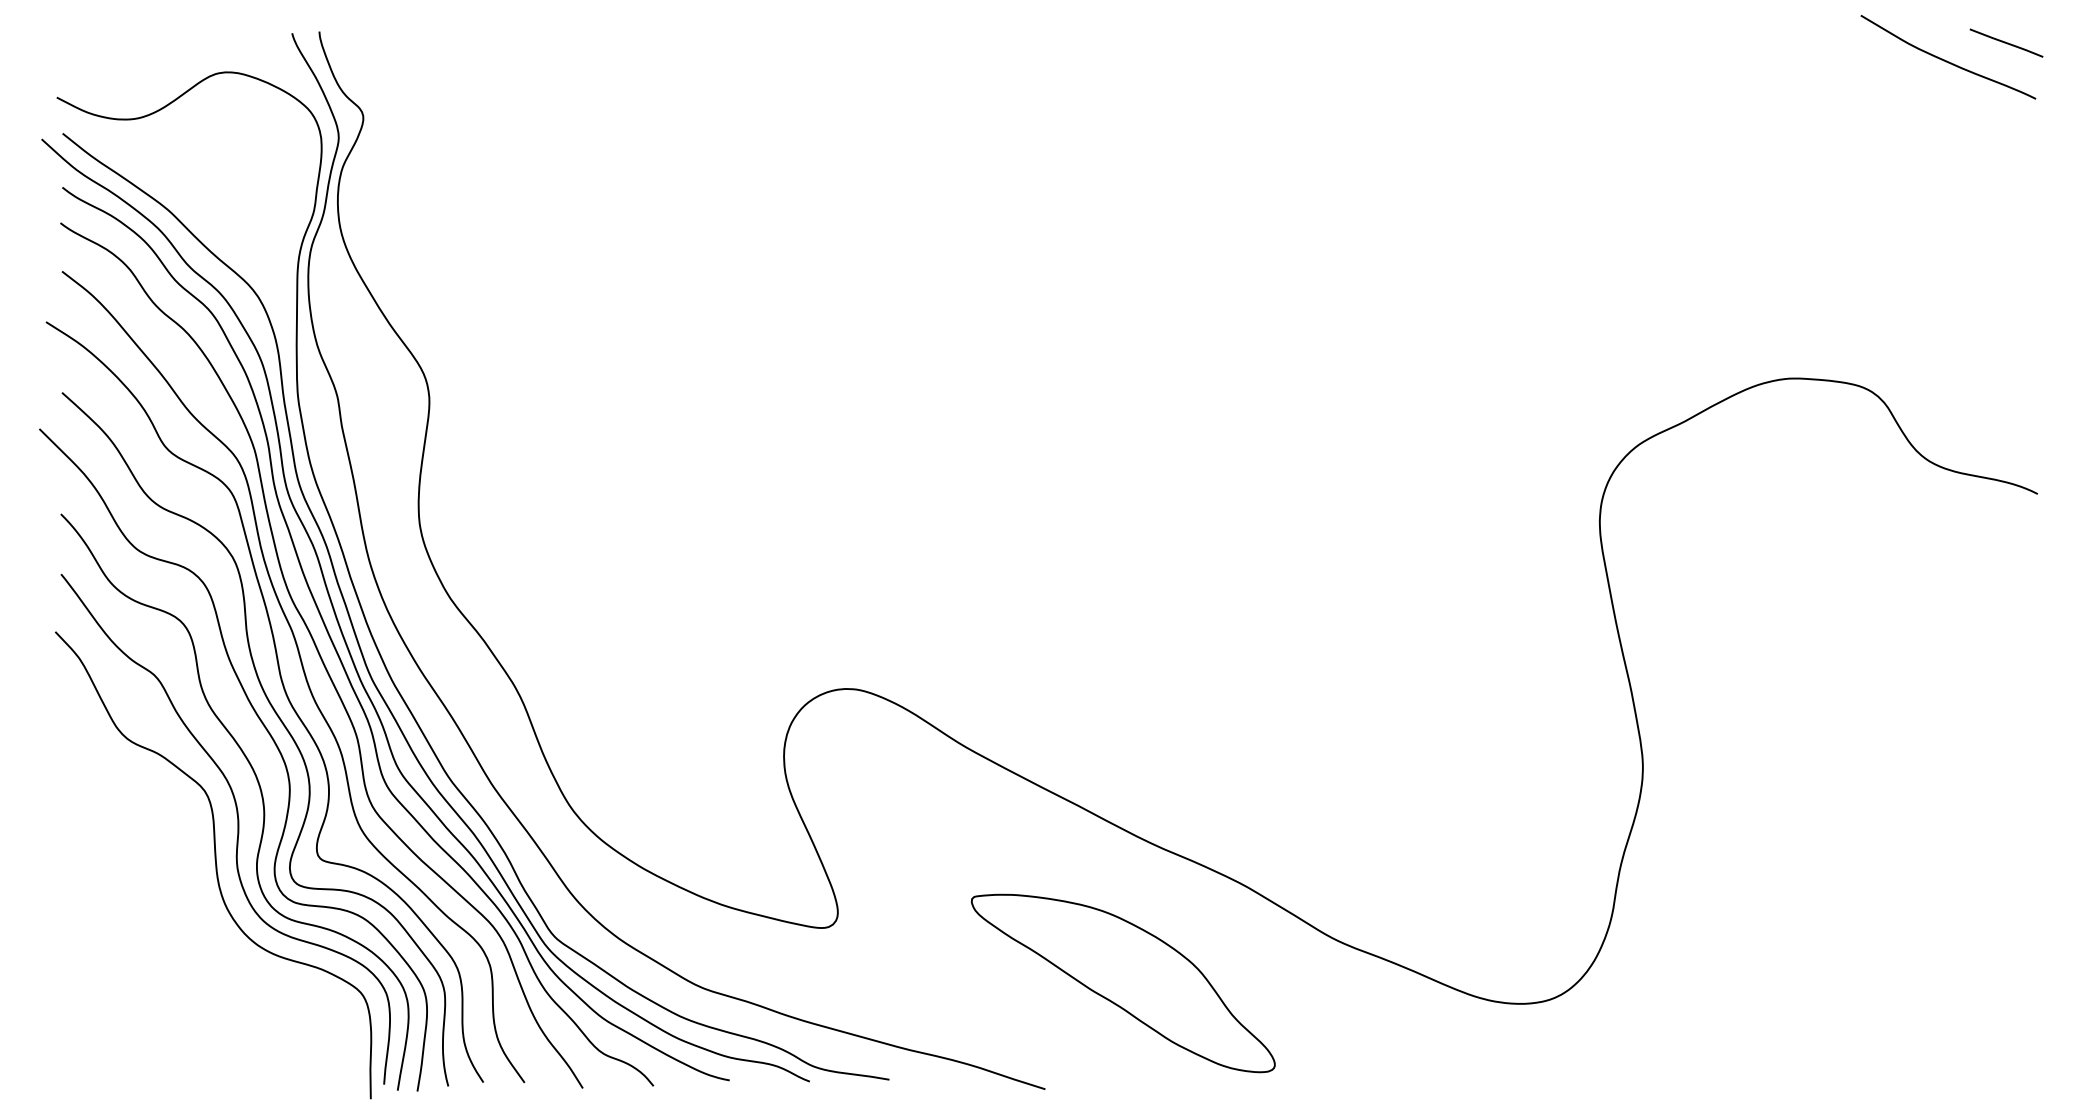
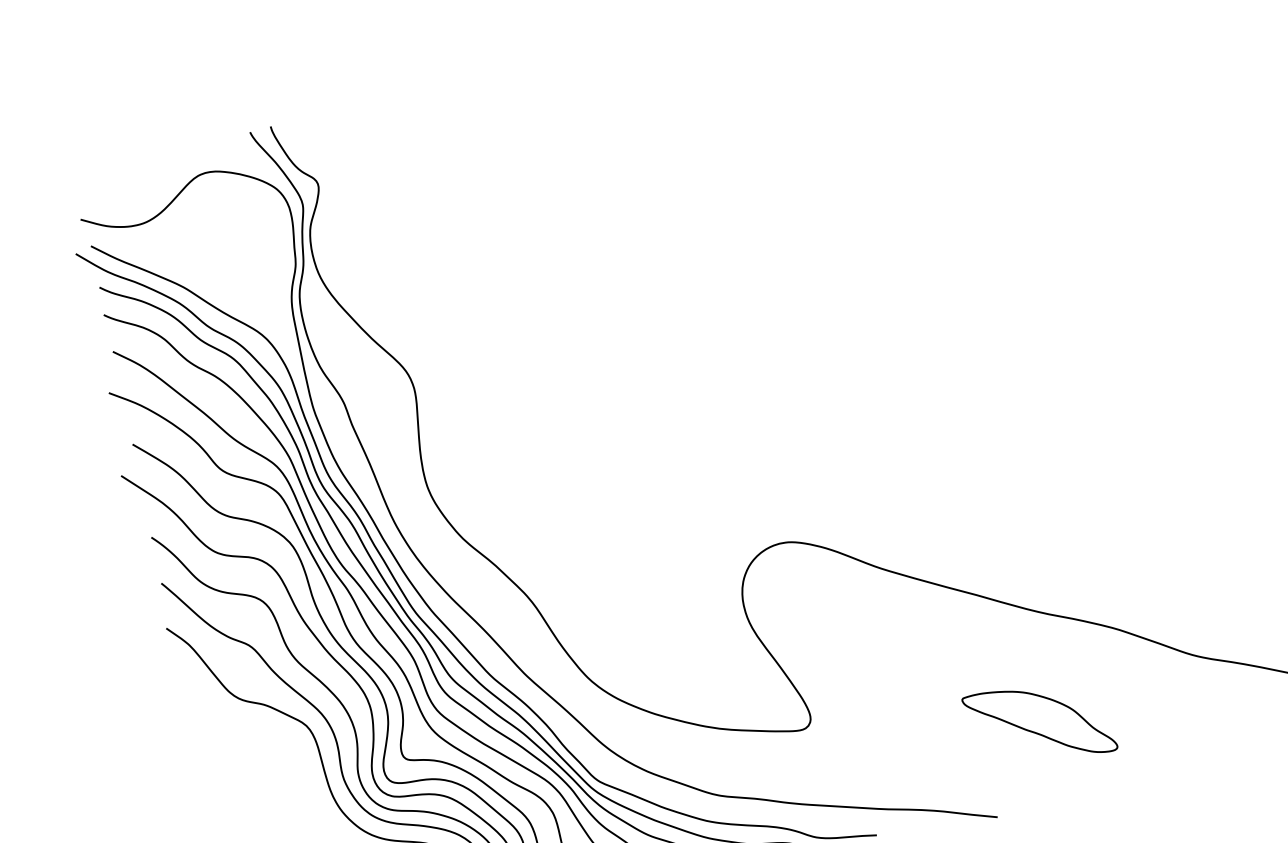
part: (1122, 983) -> (1039, 723), size x0.6

